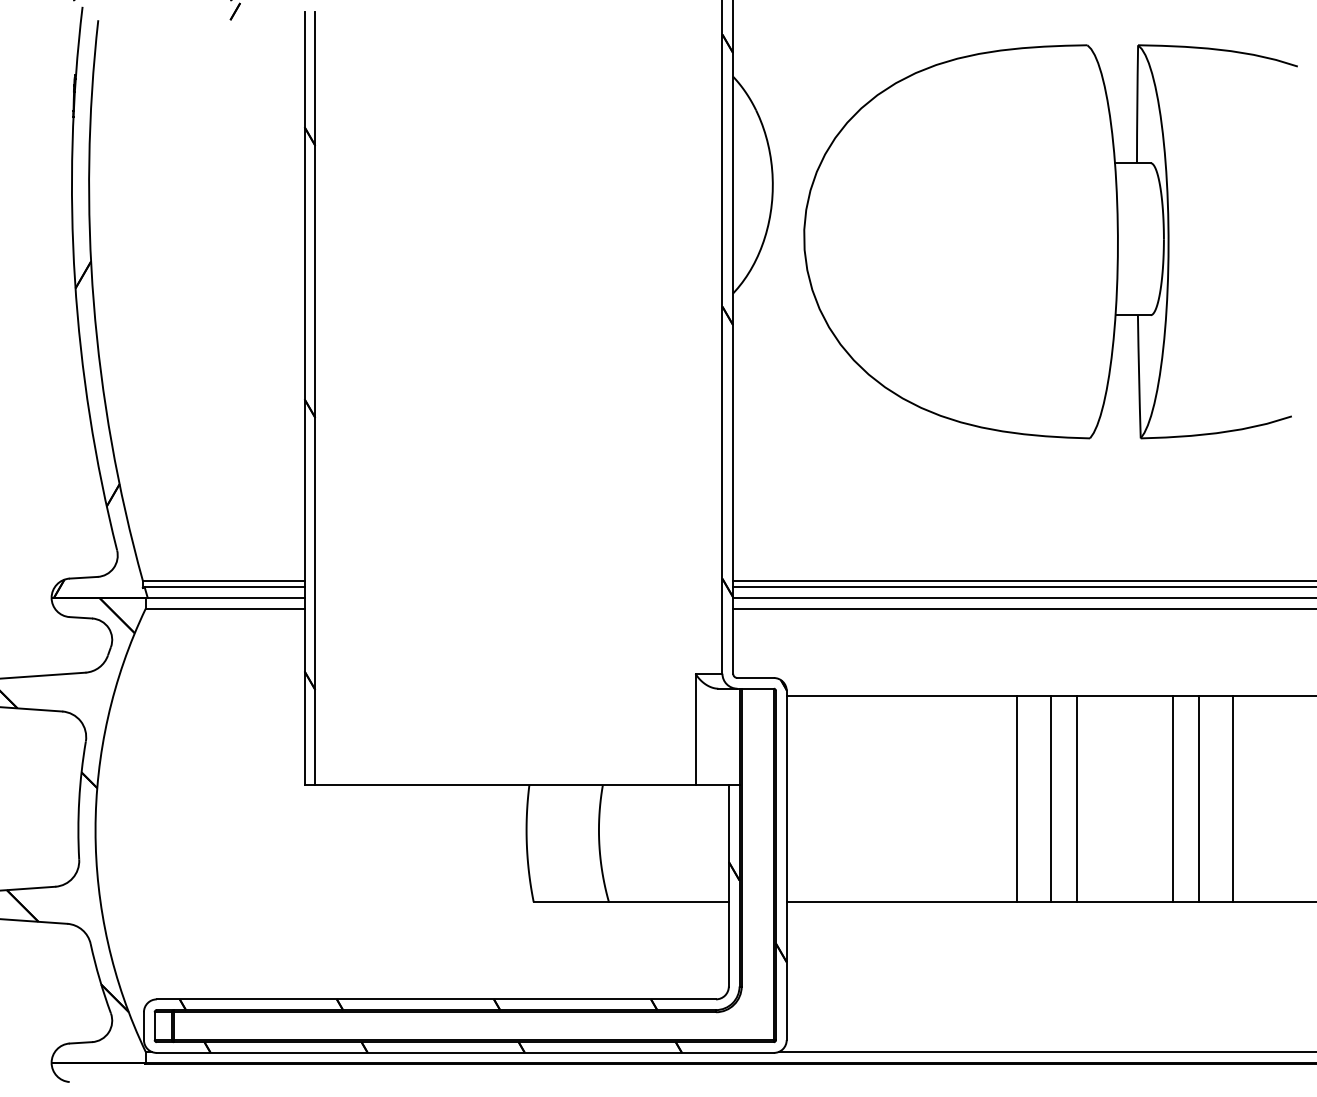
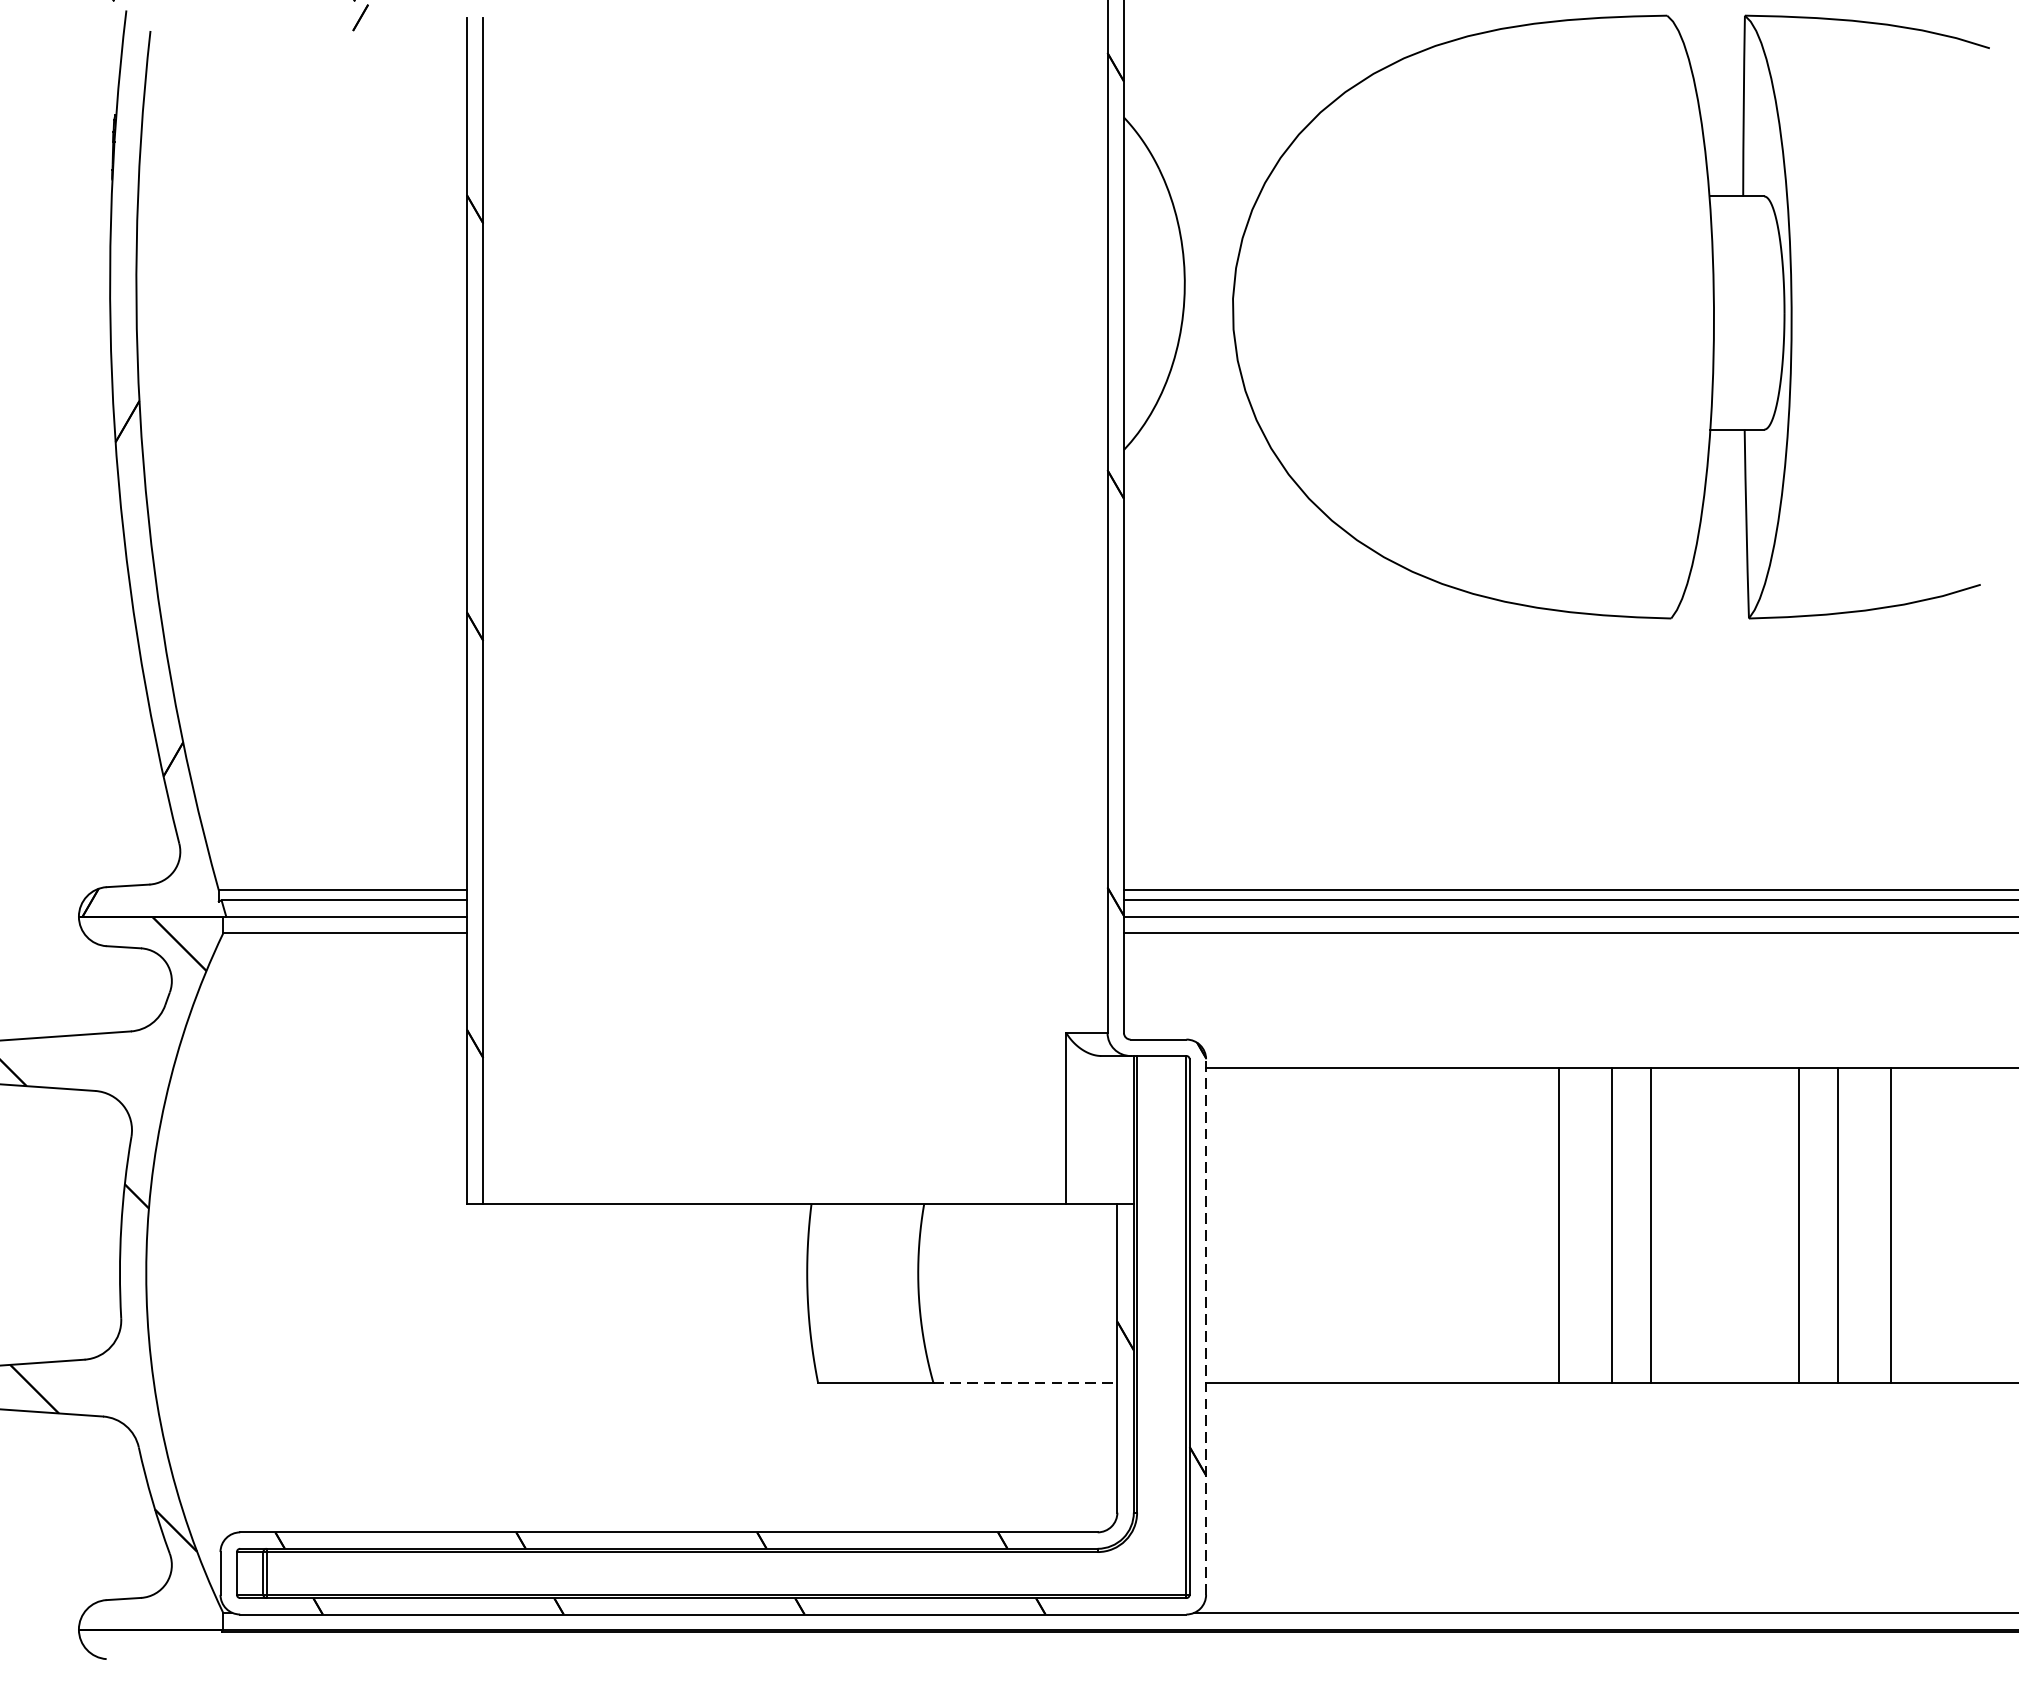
part: (1050, 241) -> (1610, 316), moved
line: (786, 865) -> (1205, 1327), solid -> dashed
line: (668, 902) -> (1024, 1383), solid -> dashed

